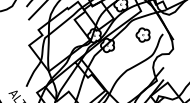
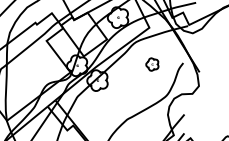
part: (142, 34) -> (151, 63), size x0.6

